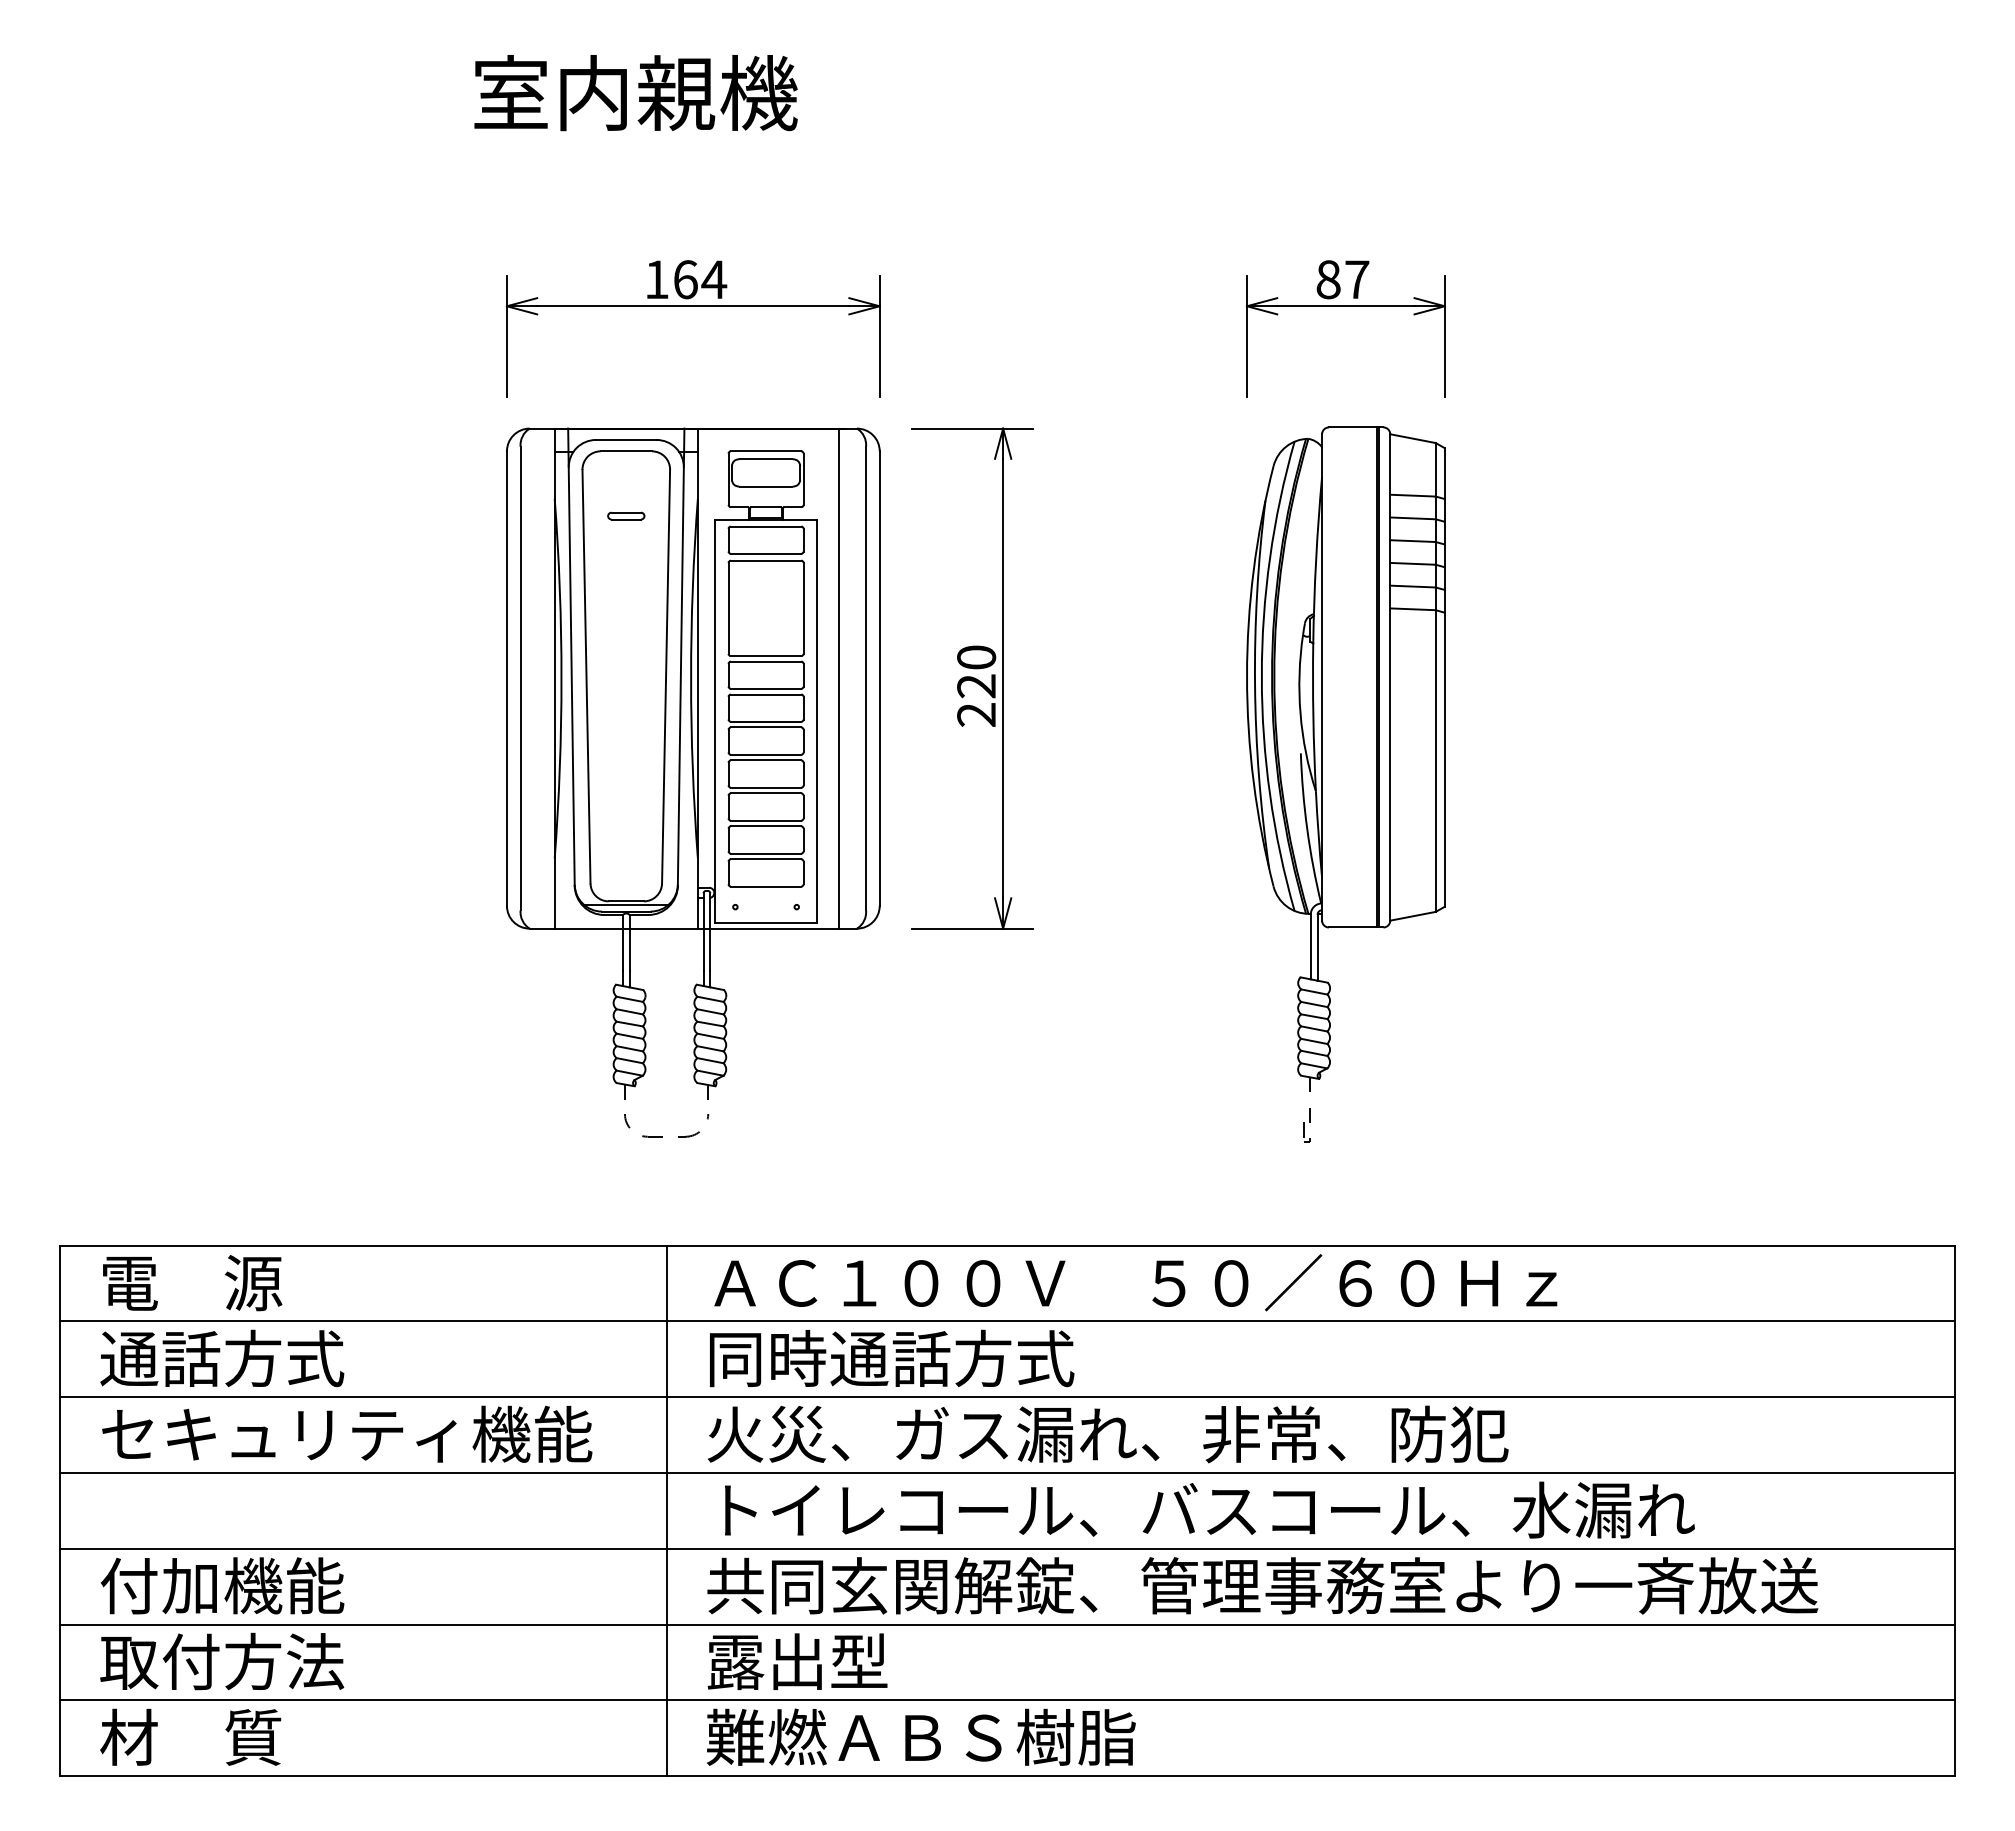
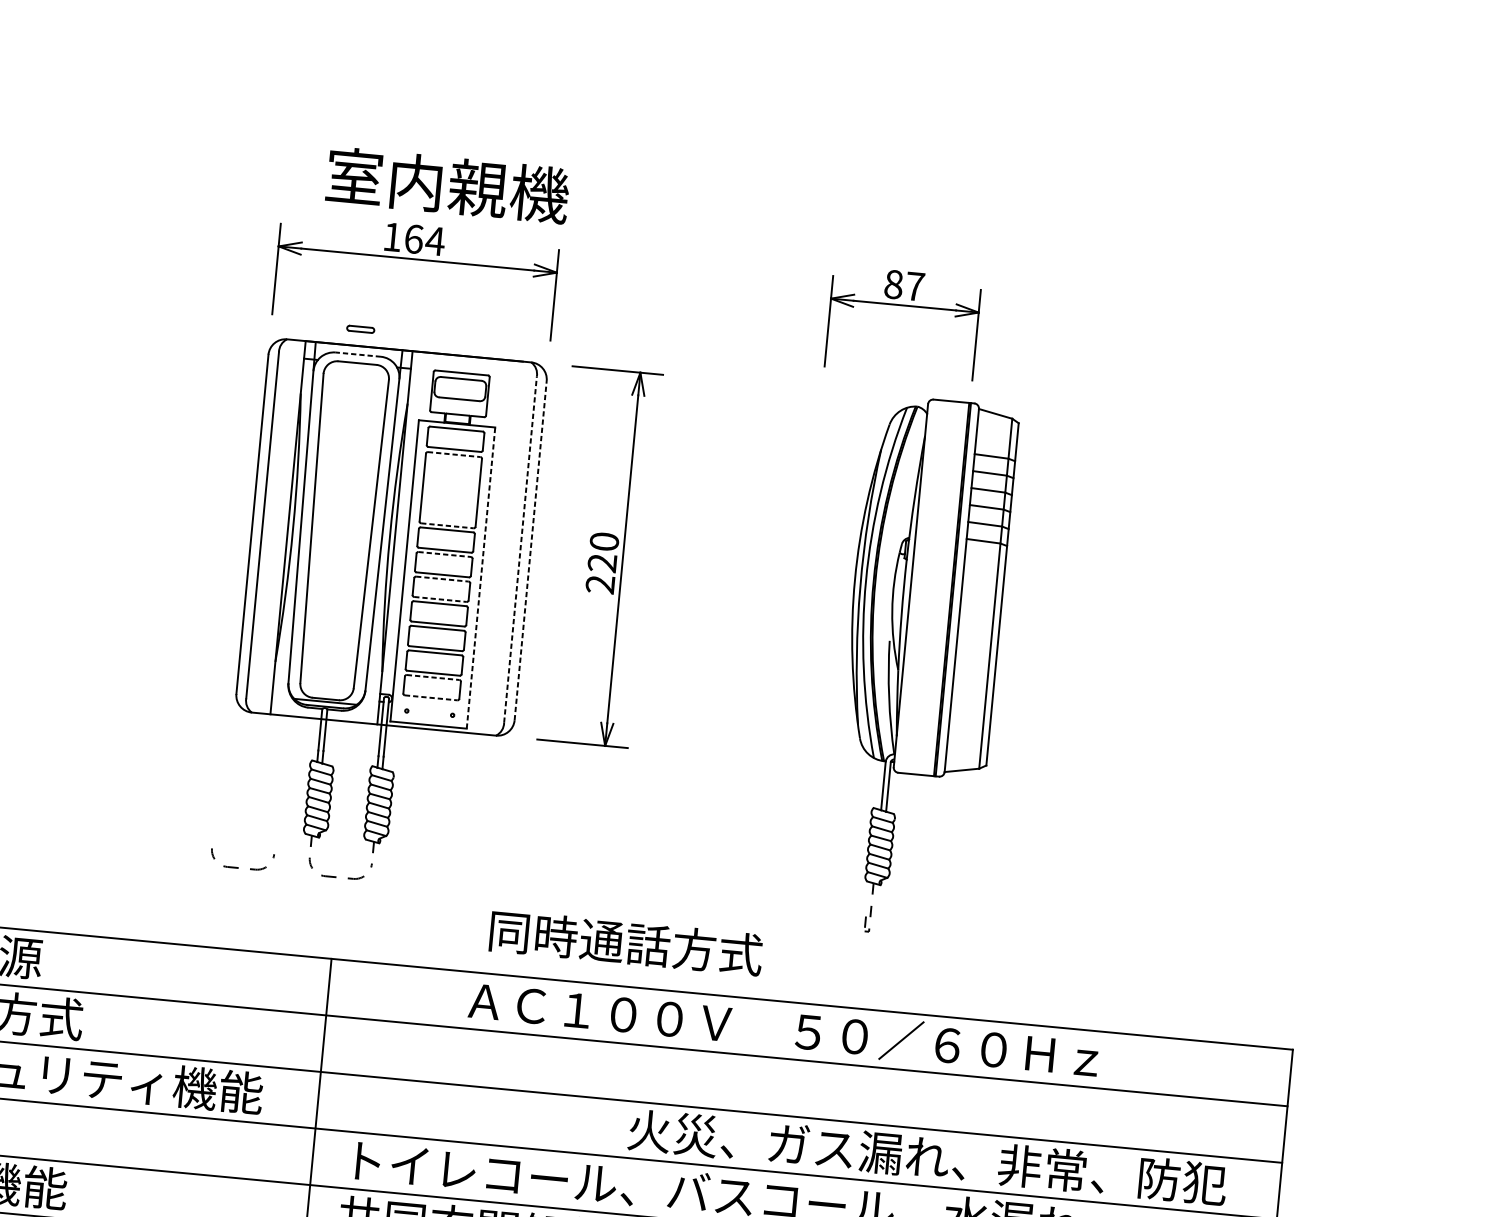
text: (635, 93) -> (447, 185), moved
line: (625, 439) -> (357, 354), solid -> dashed
part: (626, 515) -> (360, 328), moved
line: (766, 560) -> (454, 454), solid -> dashed
line: (766, 656) -> (447, 526), solid -> dashed
line: (838, 678) -> (499, 547), removed
line: (866, 678) -> (520, 549), solid -> dashed
line: (879, 678) -> (530, 550), solid -> dashed
line: (766, 694) -> (445, 554), solid -> dashed
line: (817, 721) -> (481, 578), solid -> dashed
line: (766, 727) -> (442, 579), solid -> dashed
line: (766, 754) -> (440, 599), solid -> dashed
part: (1345, 784) -> (920, 667), moved
line: (766, 859) -> (433, 677), solid -> dashed
line: (766, 886) -> (431, 697), solid -> dashed
part: (531, 1136) -> (238, 867), added
text: (1135, 1282) -> (783, 1029), moved
text: (892, 1358) -> (626, 942), moved
text: (1107, 1434) -> (927, 1157), moved

